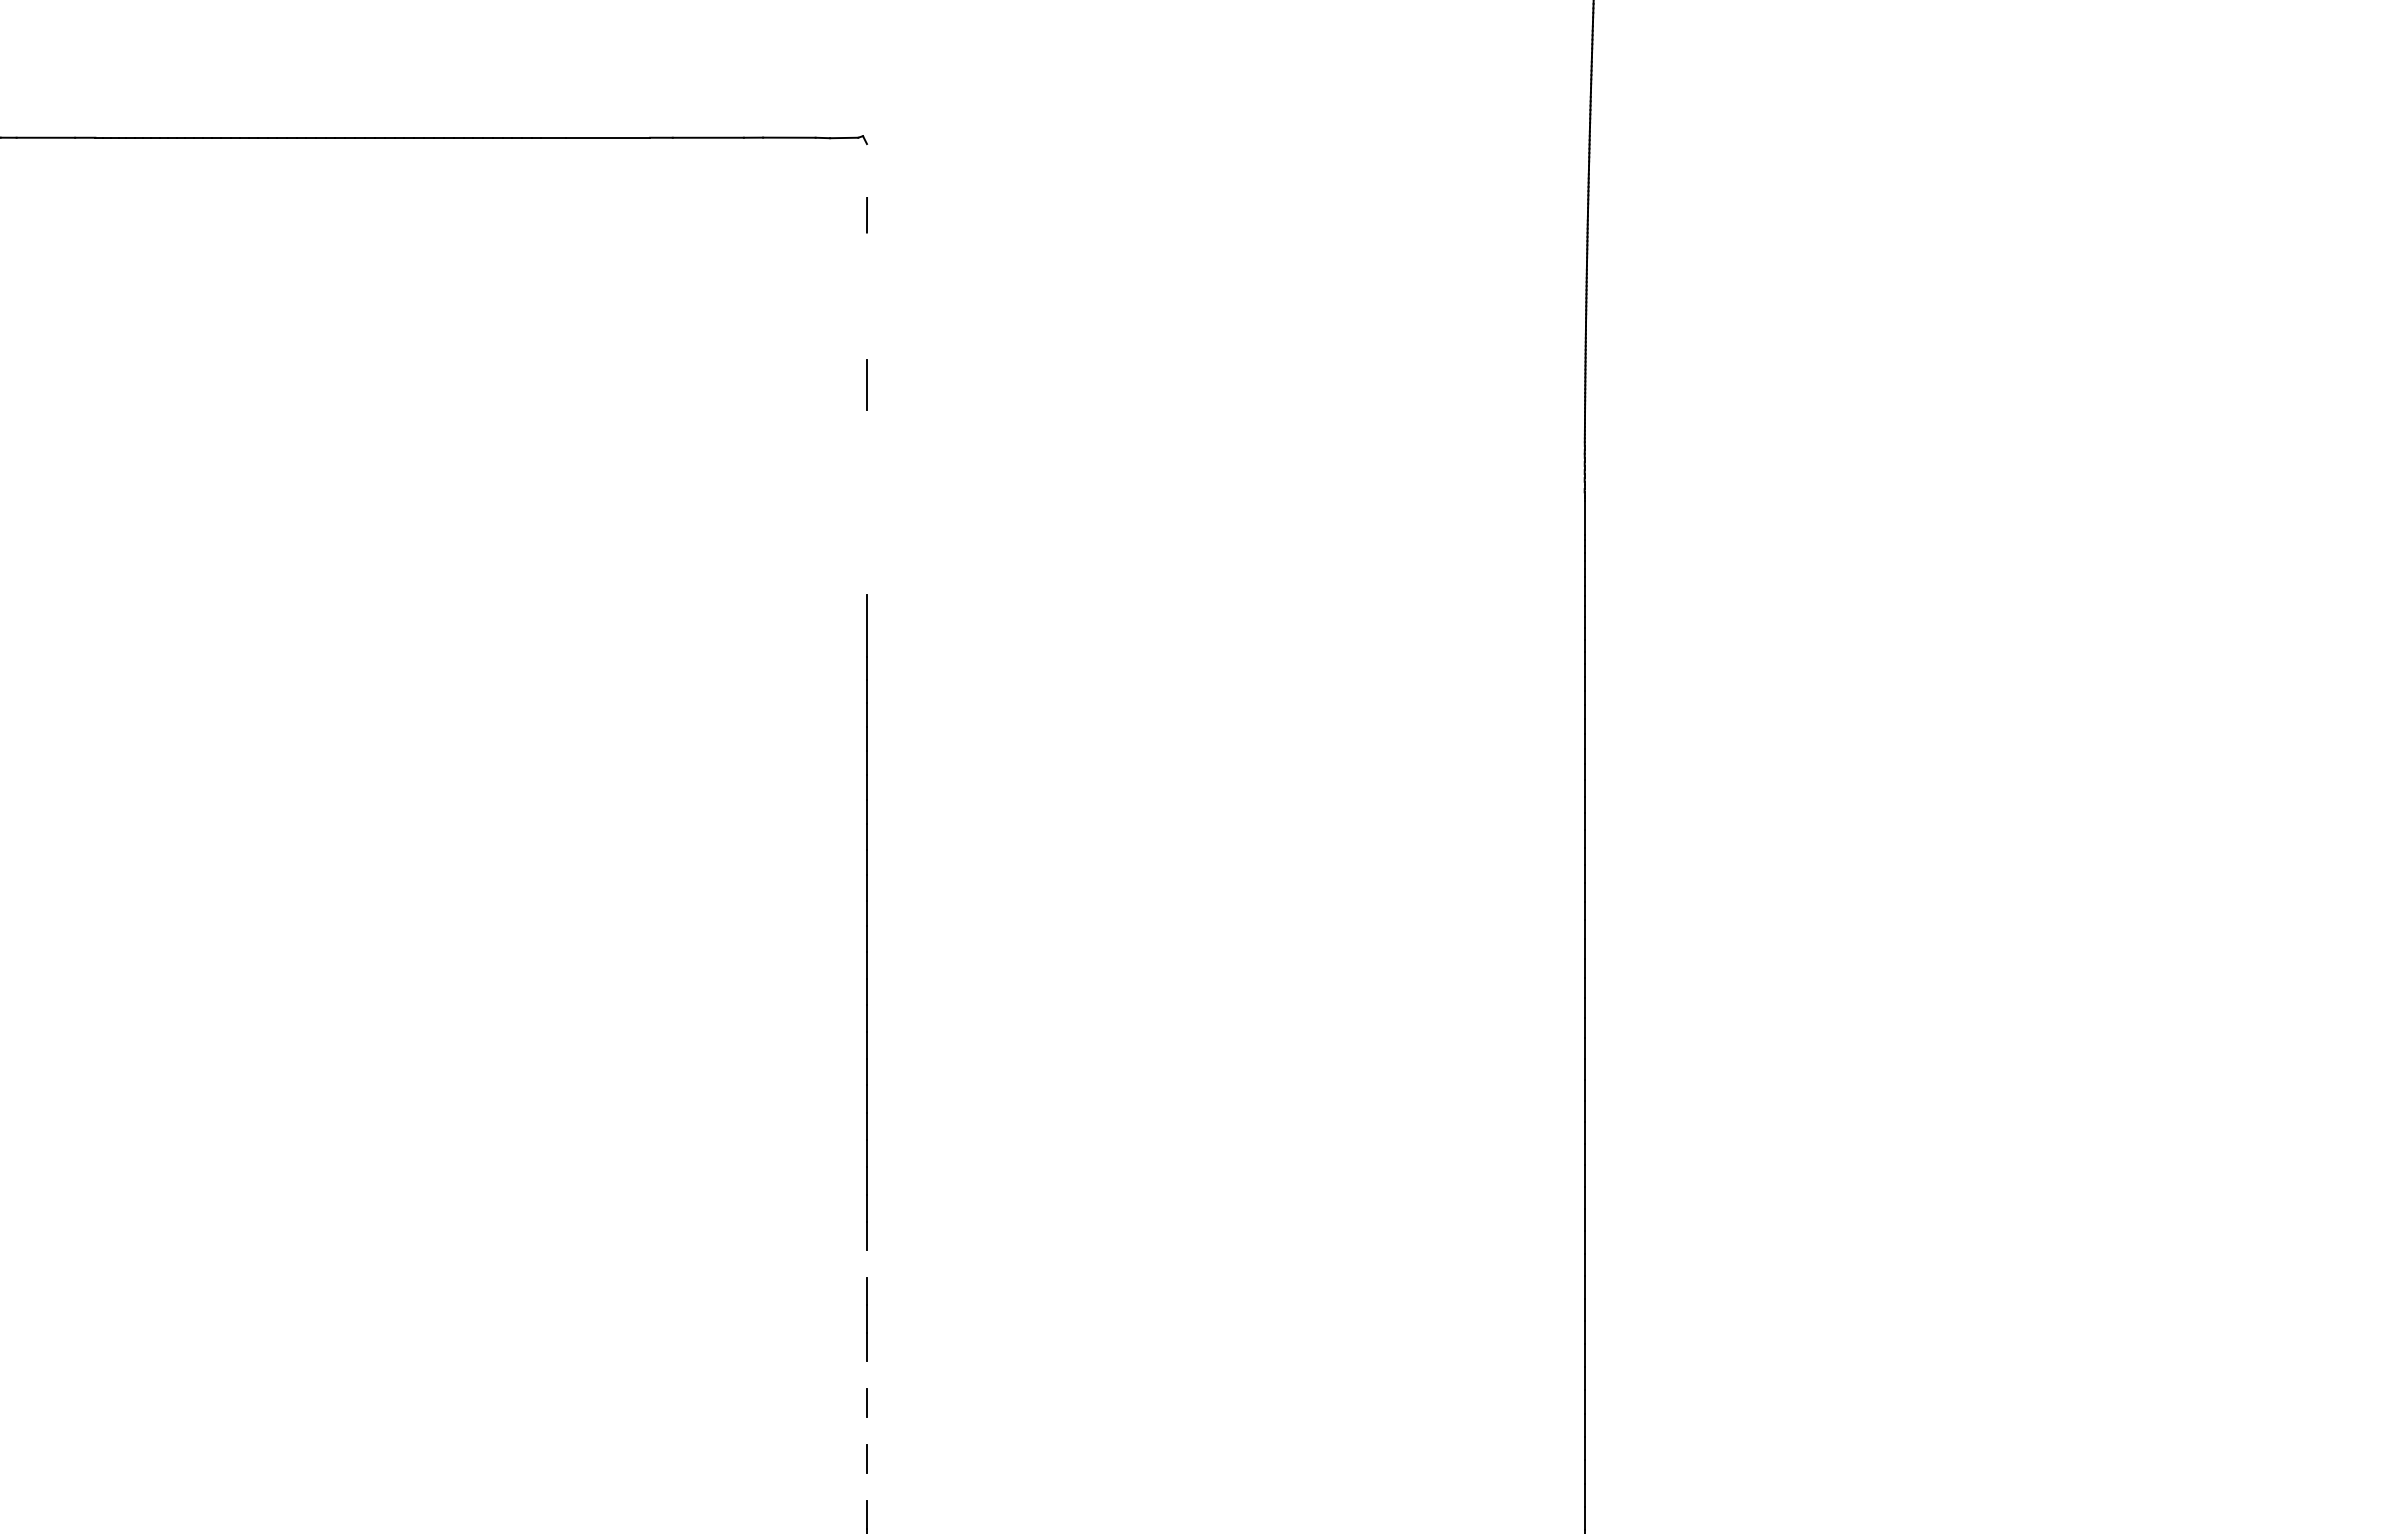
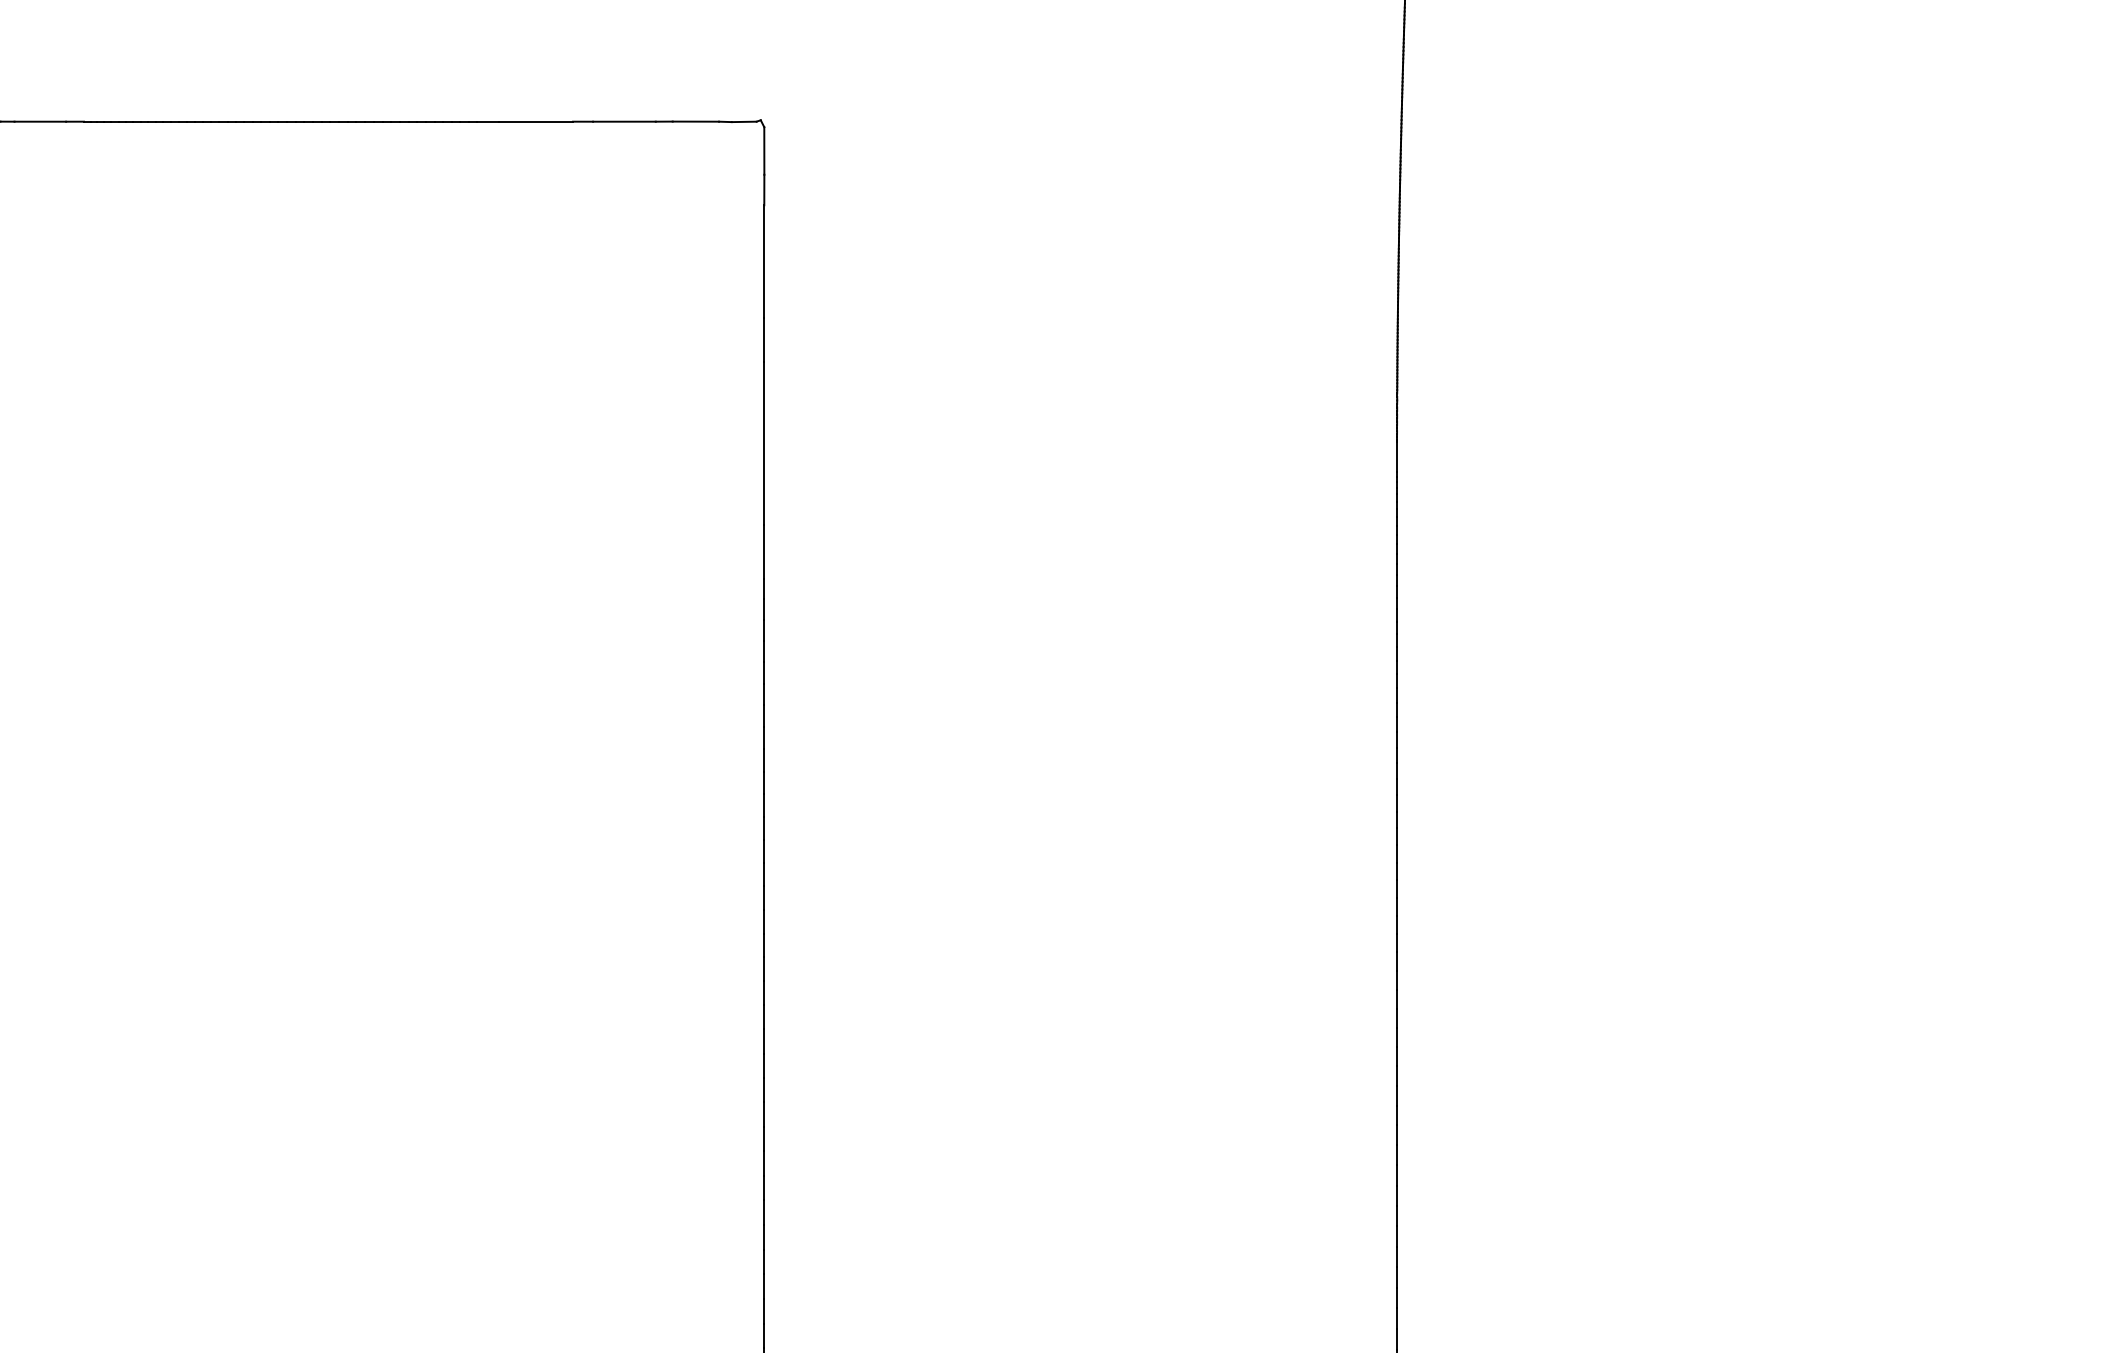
line: (866, 170) -> (763, 150), added
line: (866, 295) -> (763, 260), added
line: (866, 502) -> (763, 443), added
line: (866, 1263) -> (763, 1114), added
line: (866, 1375) -> (763, 1213), added
line: (866, 1430) -> (763, 1261), added
line: (866, 1486) -> (763, 1310), added

